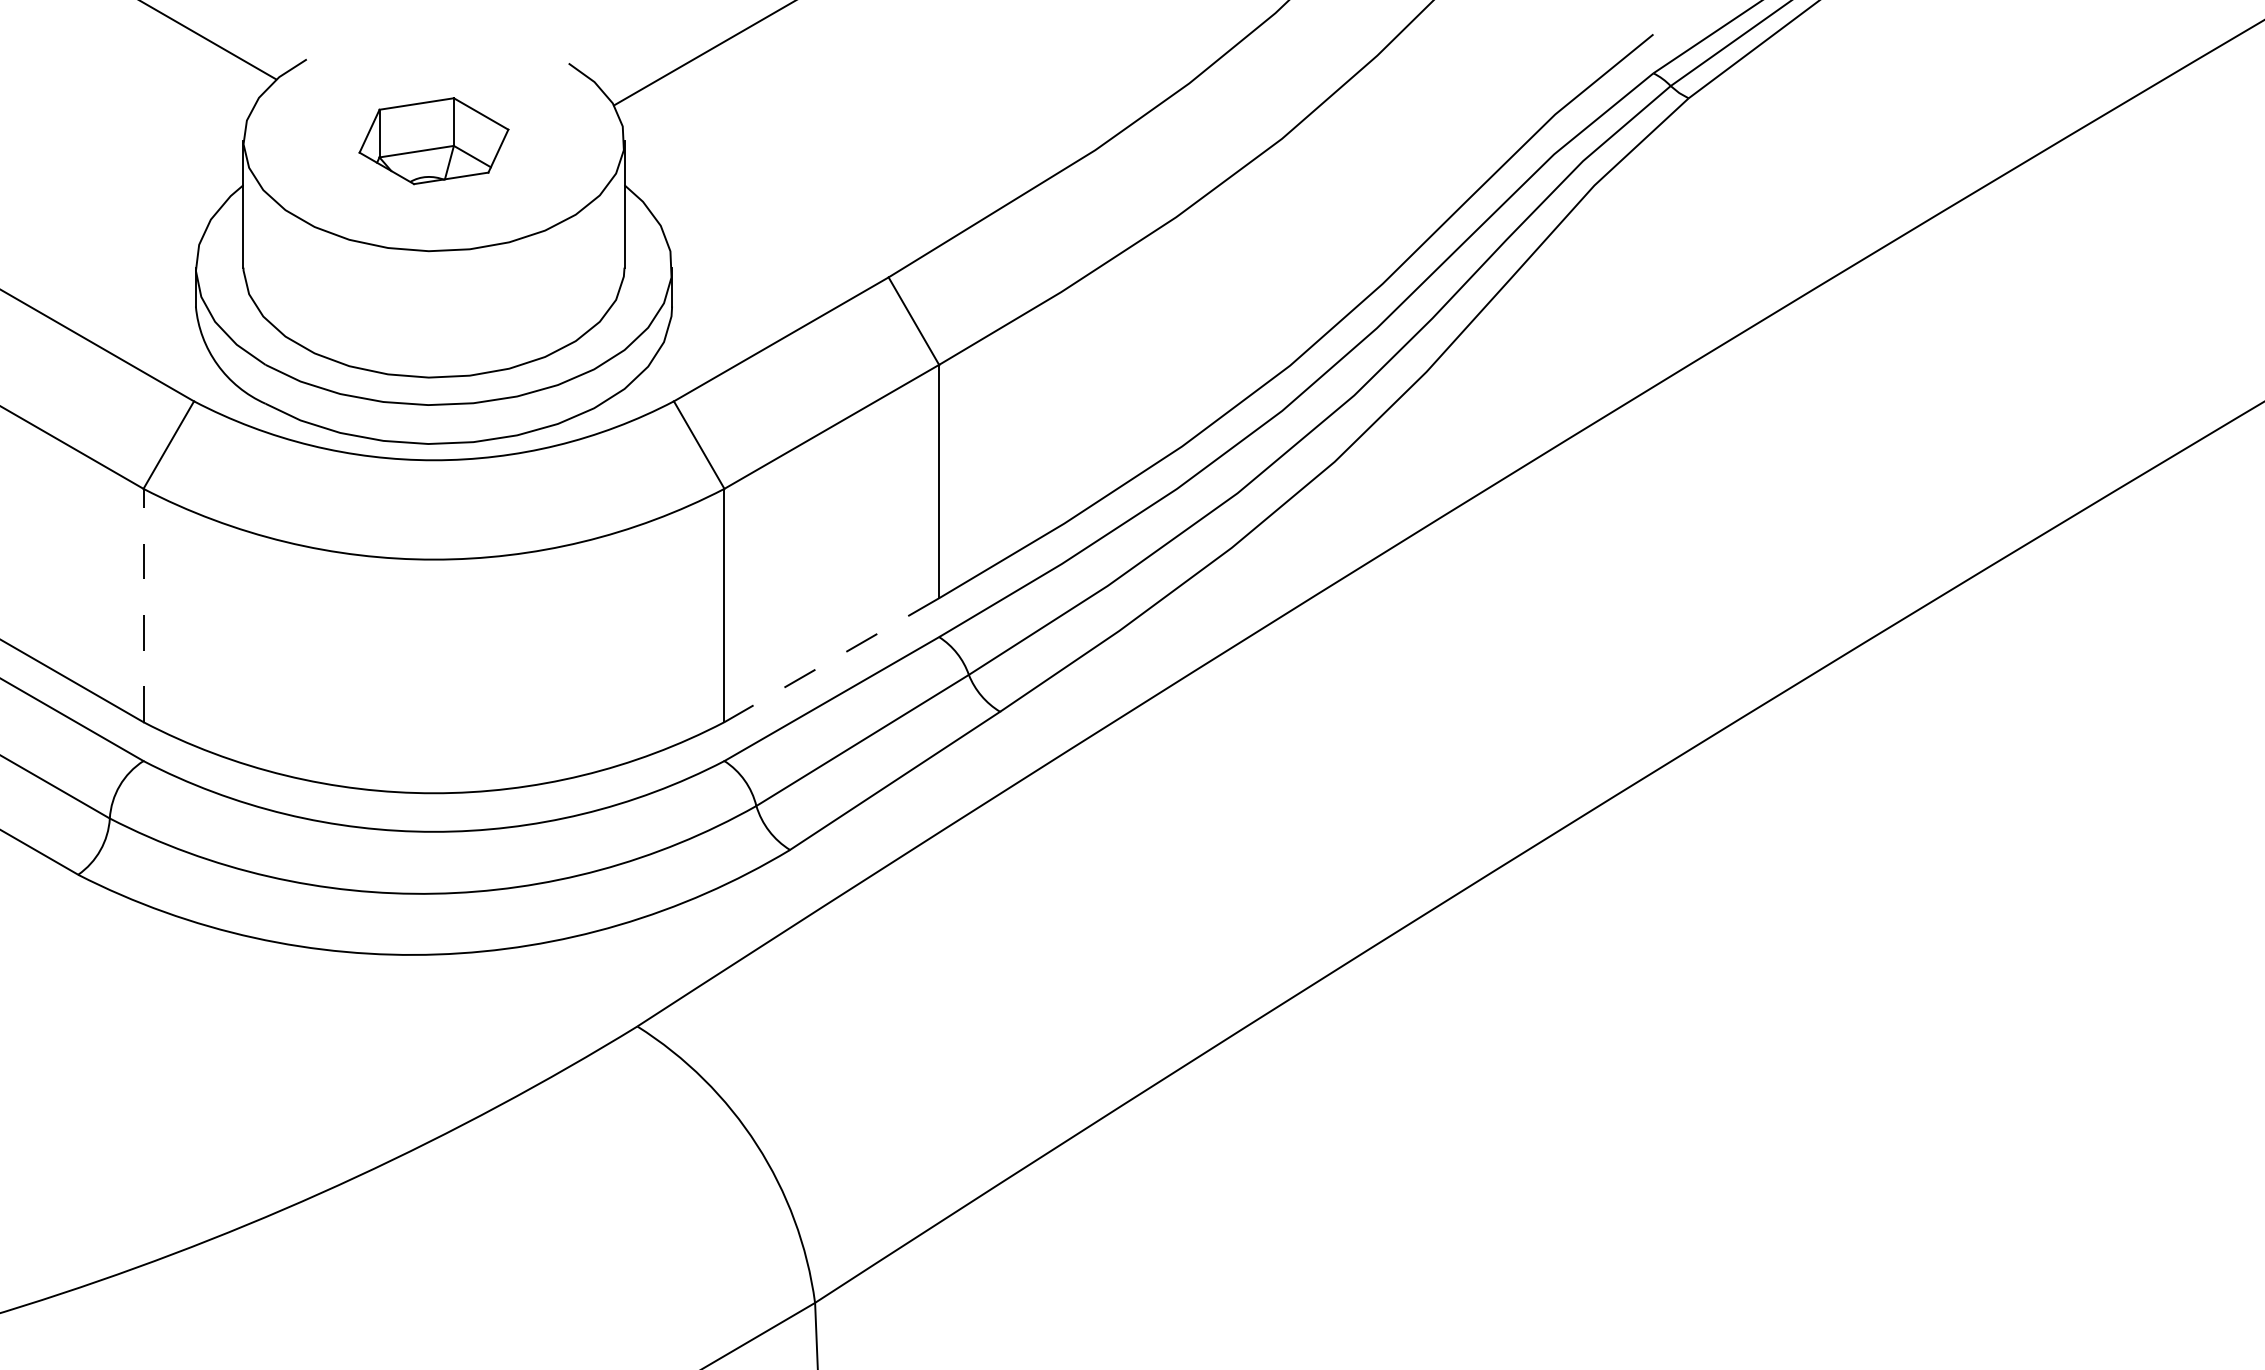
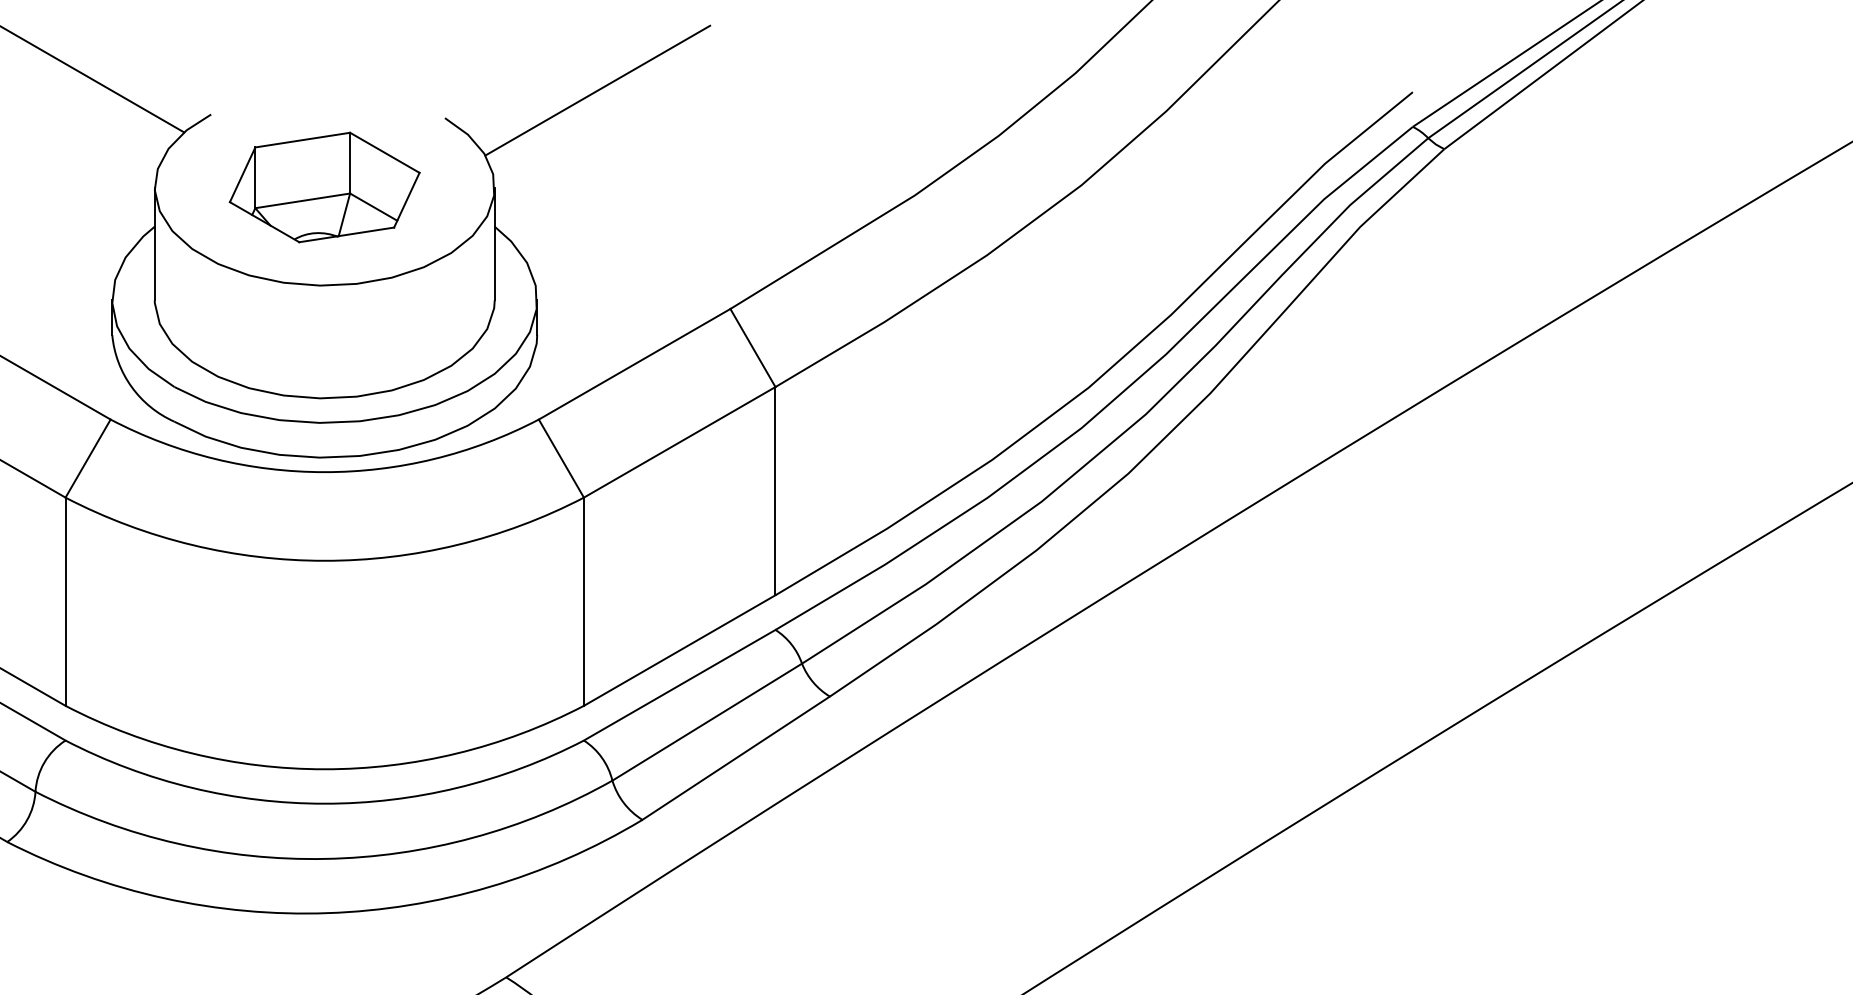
part: (433, 140) -> (324, 186), size x1.43
line: (143, 605) -> (65, 601), dashed -> solid
line: (831, 660) -> (679, 650), dashed -> solid

